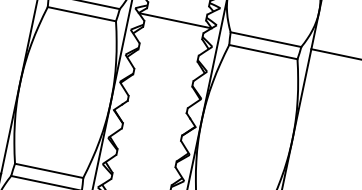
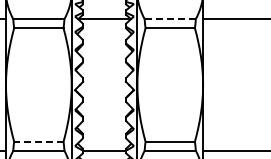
line: (266, 40) -> (170, 19), solid -> dashed
line: (48, 170) -> (38, 141), solid -> dashed

